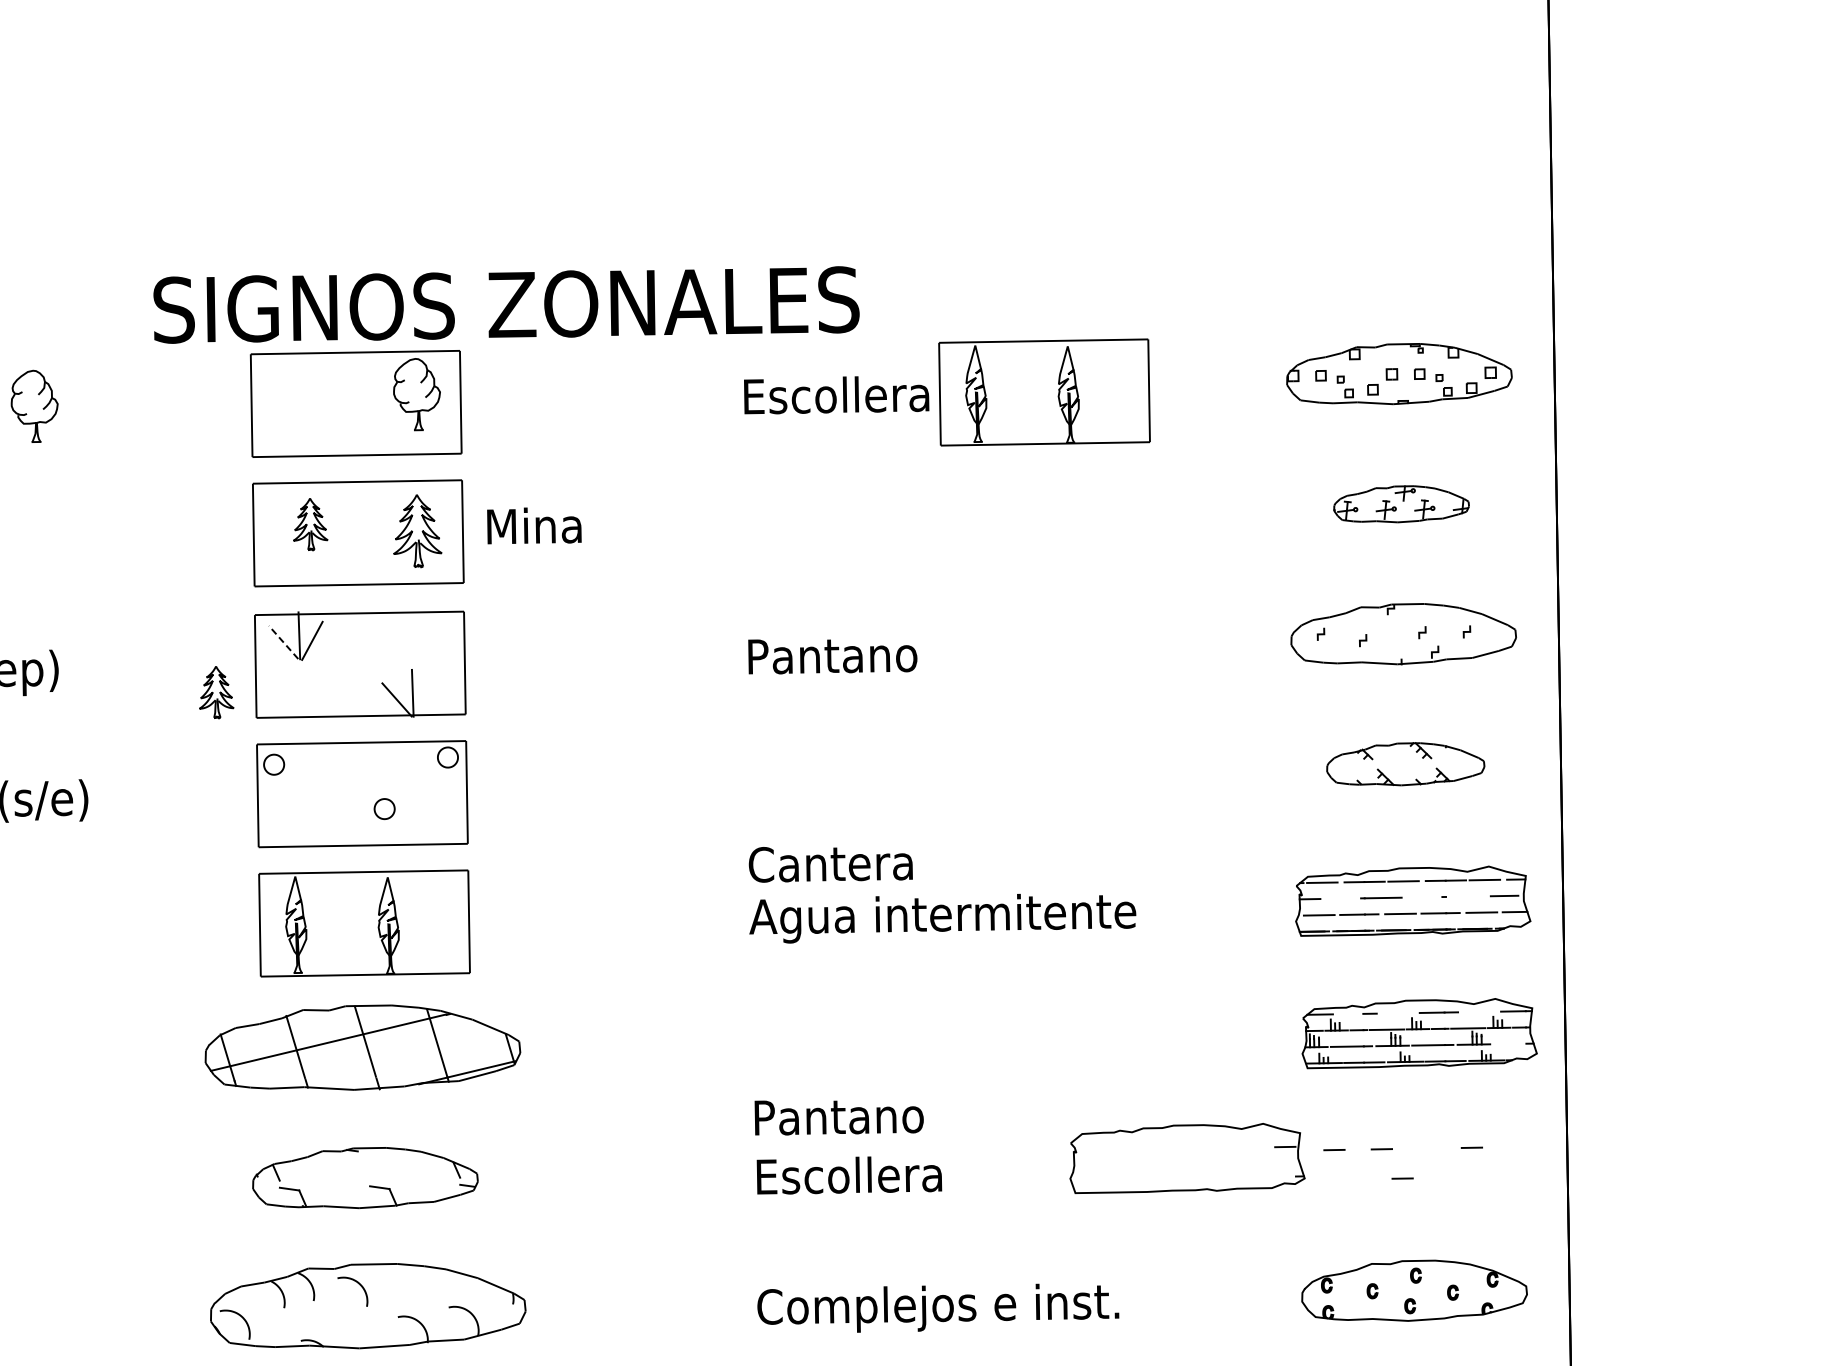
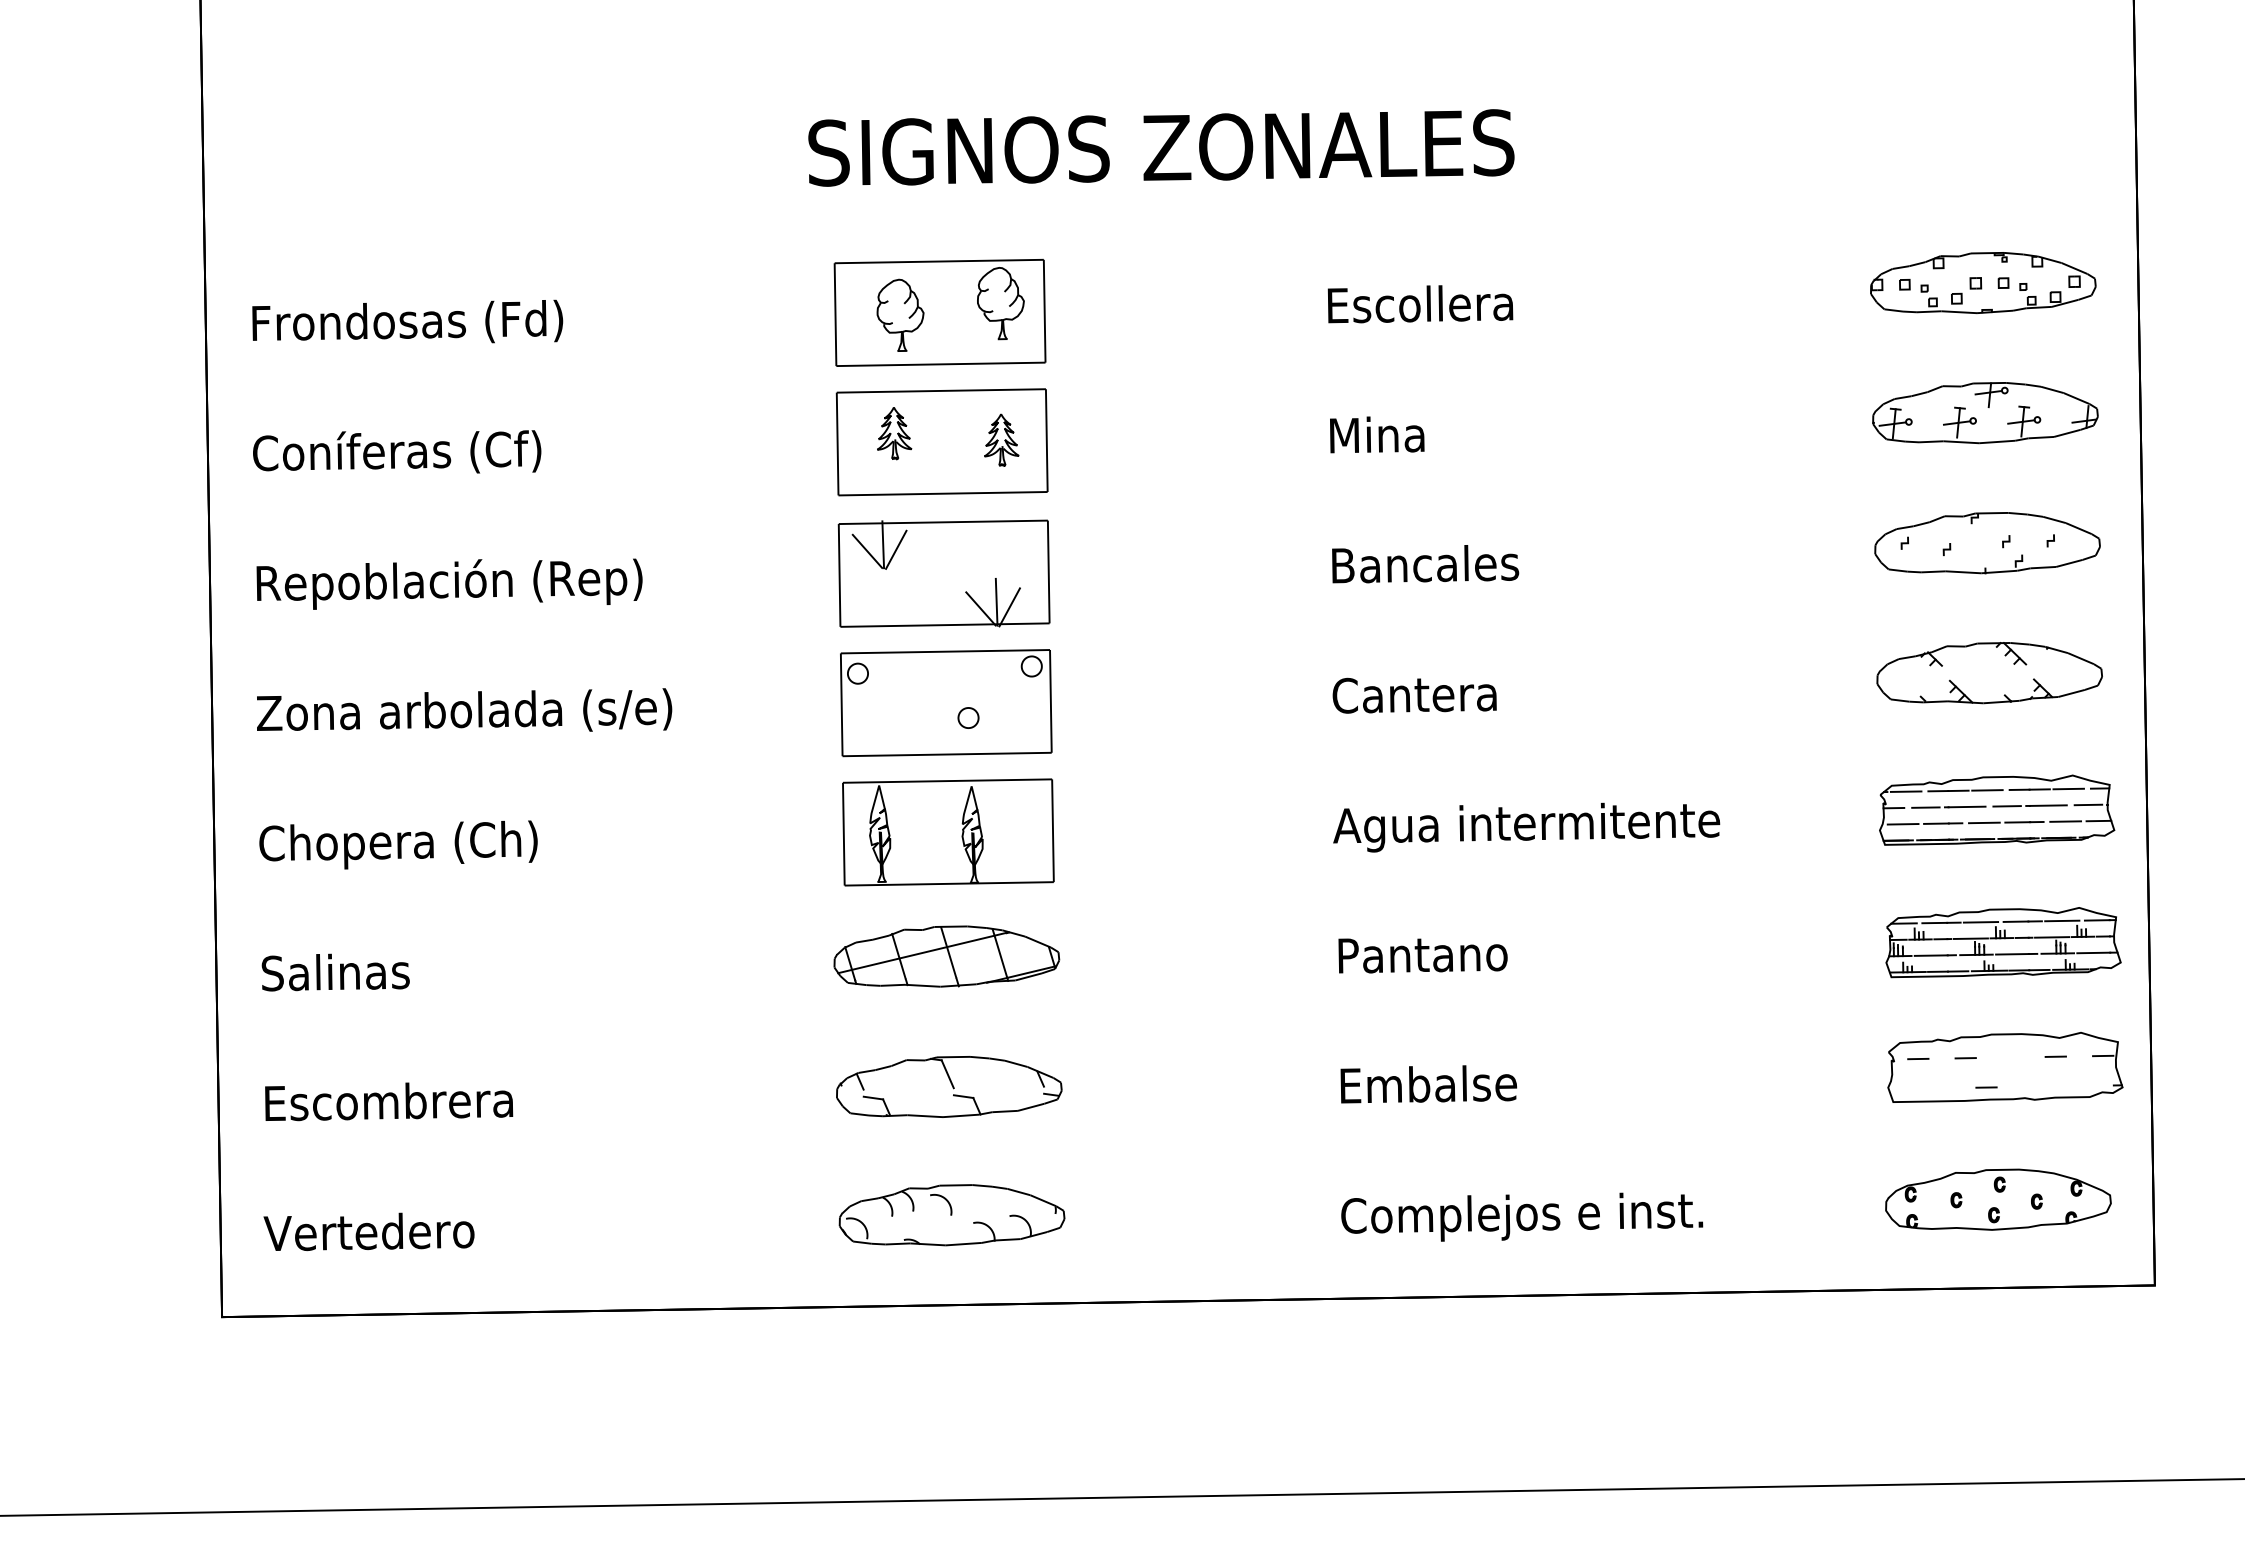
text: (506, 304) -> (1161, 147), moved
part: (1044, 392) -> (1628, 301), removed
part: (34, 405) -> (900, 314), moved
part: (1401, 504) -> (1985, 413), size x1.67
text: (534, 525) -> (1377, 434), moved
part: (417, 530) -> (1001, 439), size x0.71
line: (283, 642) -> (867, 551), dashed -> solid
text: (843, 655) -> (1427, 564), Pantano -> Bancales
part: (216, 692) -> (800, 601), removed
line: (425, 698) -> (1009, 607), added
part: (1405, 764) -> (1989, 673), size x1.43
text: (830, 864) -> (1414, 695), moved
line: (1463, 896) -> (2047, 805), added
line: (1422, 897) -> (2006, 806), added
line: (1341, 898) -> (1925, 807), added
line: (1478, 1011) -> (2062, 920), added
line: (1350, 1013) -> (1934, 922), added
line: (1396, 1013) -> (1980, 922), added
line: (1509, 1043) -> (2093, 952), added
part: (362, 1047) -> (946, 956), size x0.71
text: (838, 1117) -> (1422, 955), moved
part: (1187, 1158) -> (2005, 1067), moved
line: (363, 1165) -> (947, 1074), added
text: (861, 1175) -> (1445, 1084), Escollera -> Embalse
part: (367, 1306) -> (951, 1215), size x0.71

